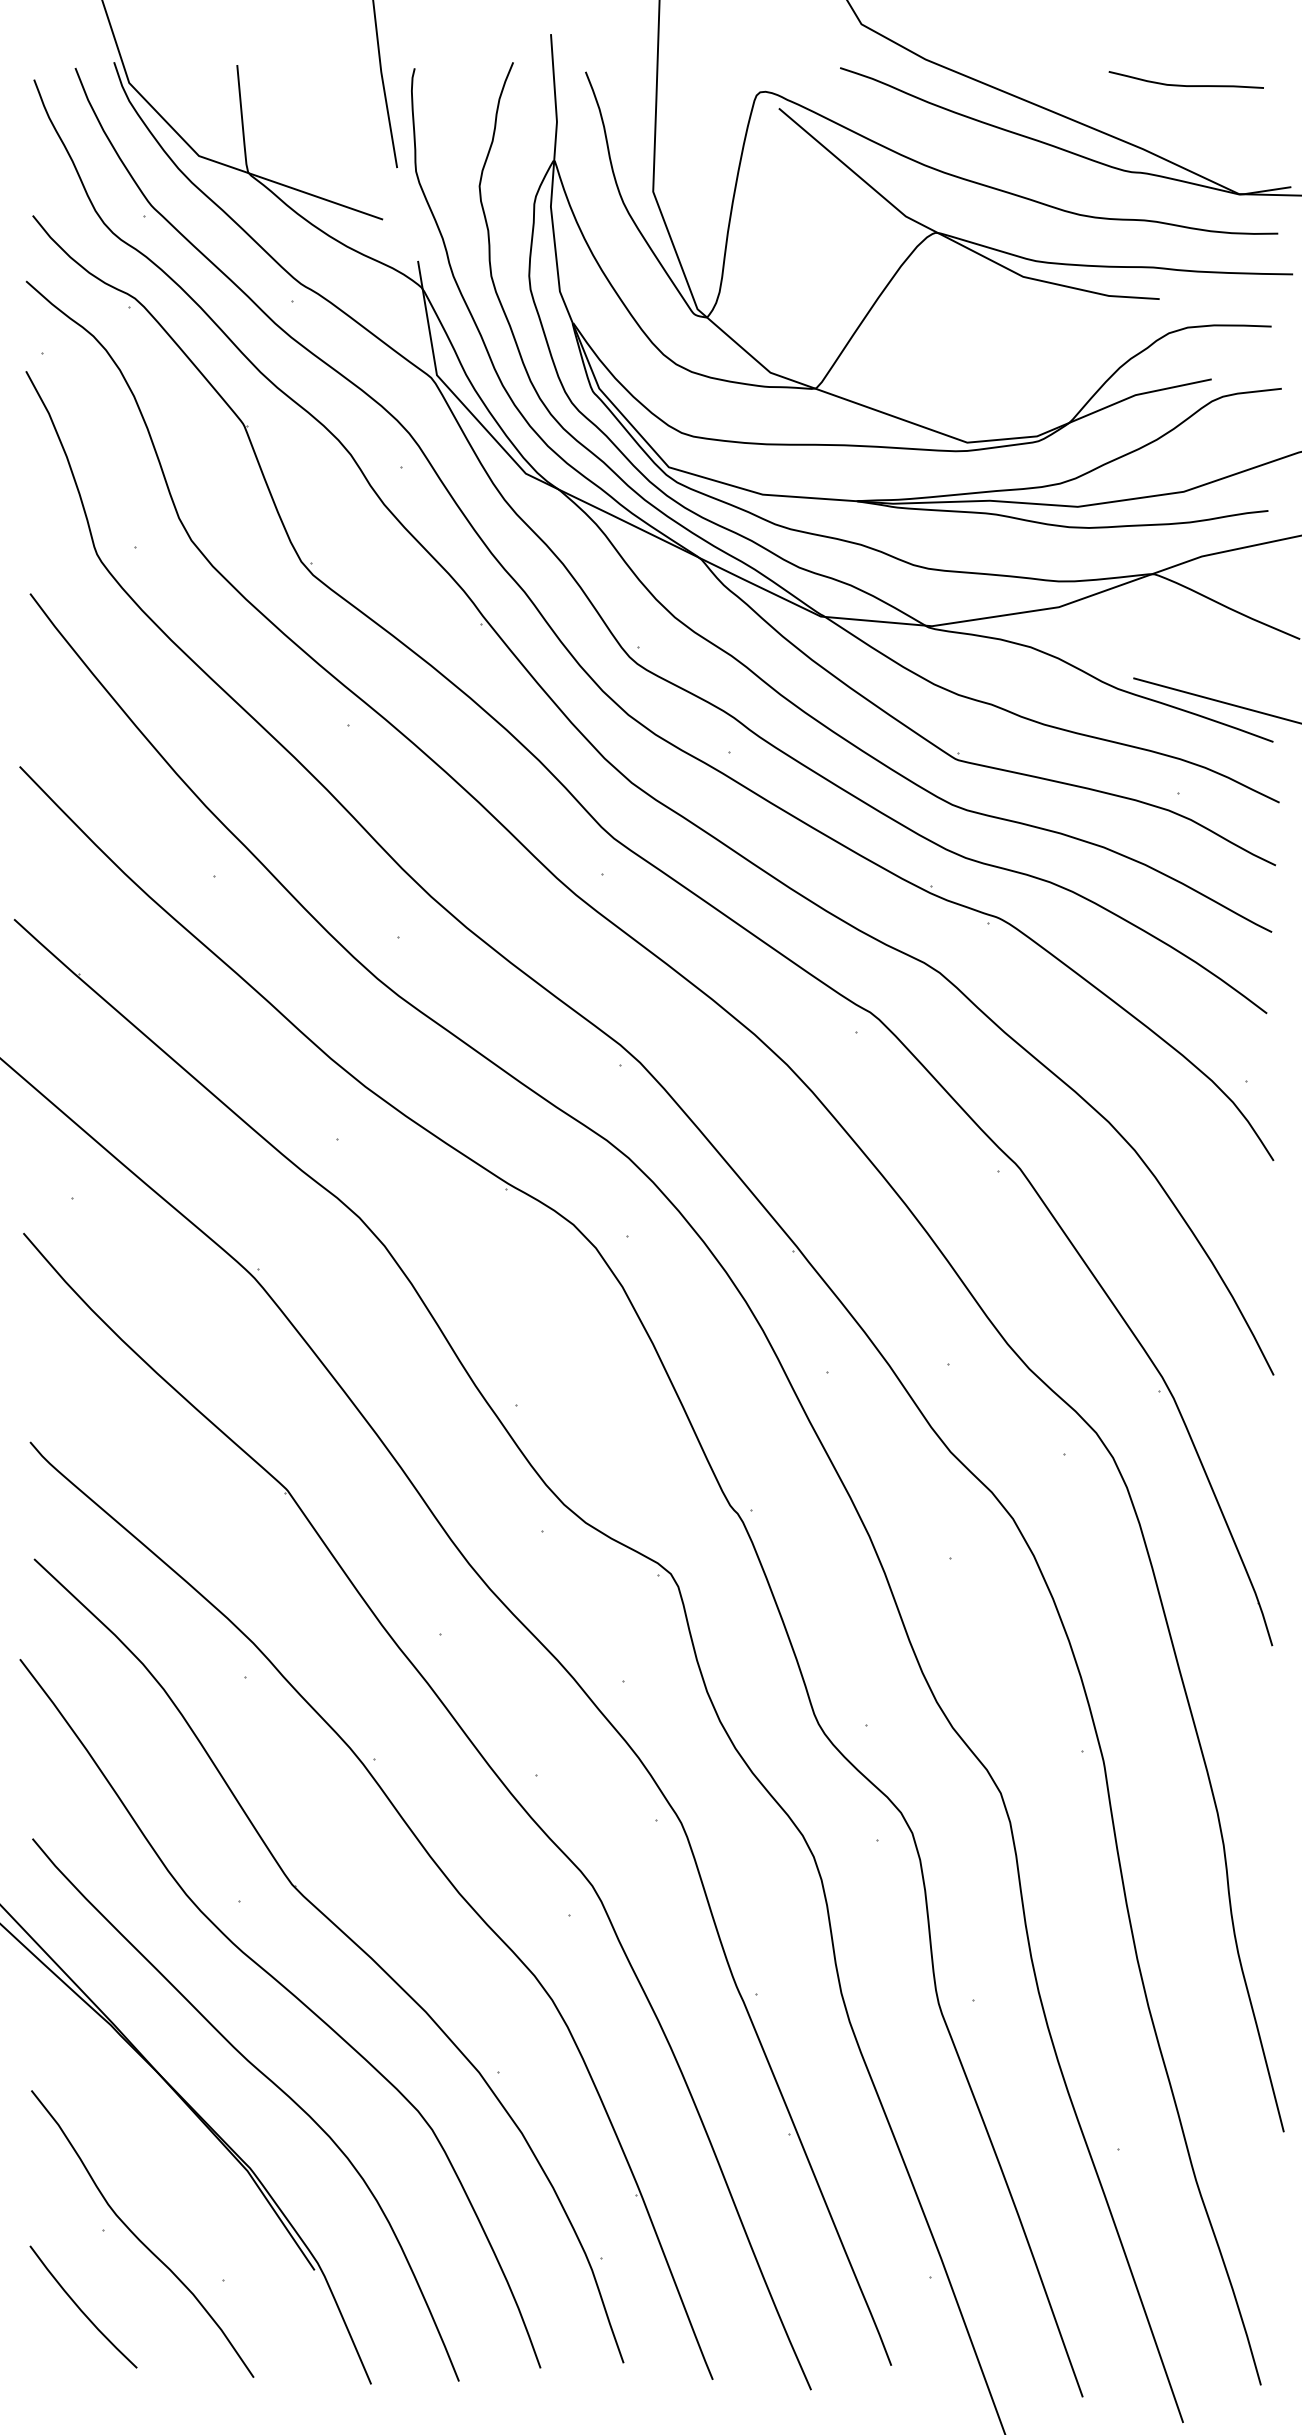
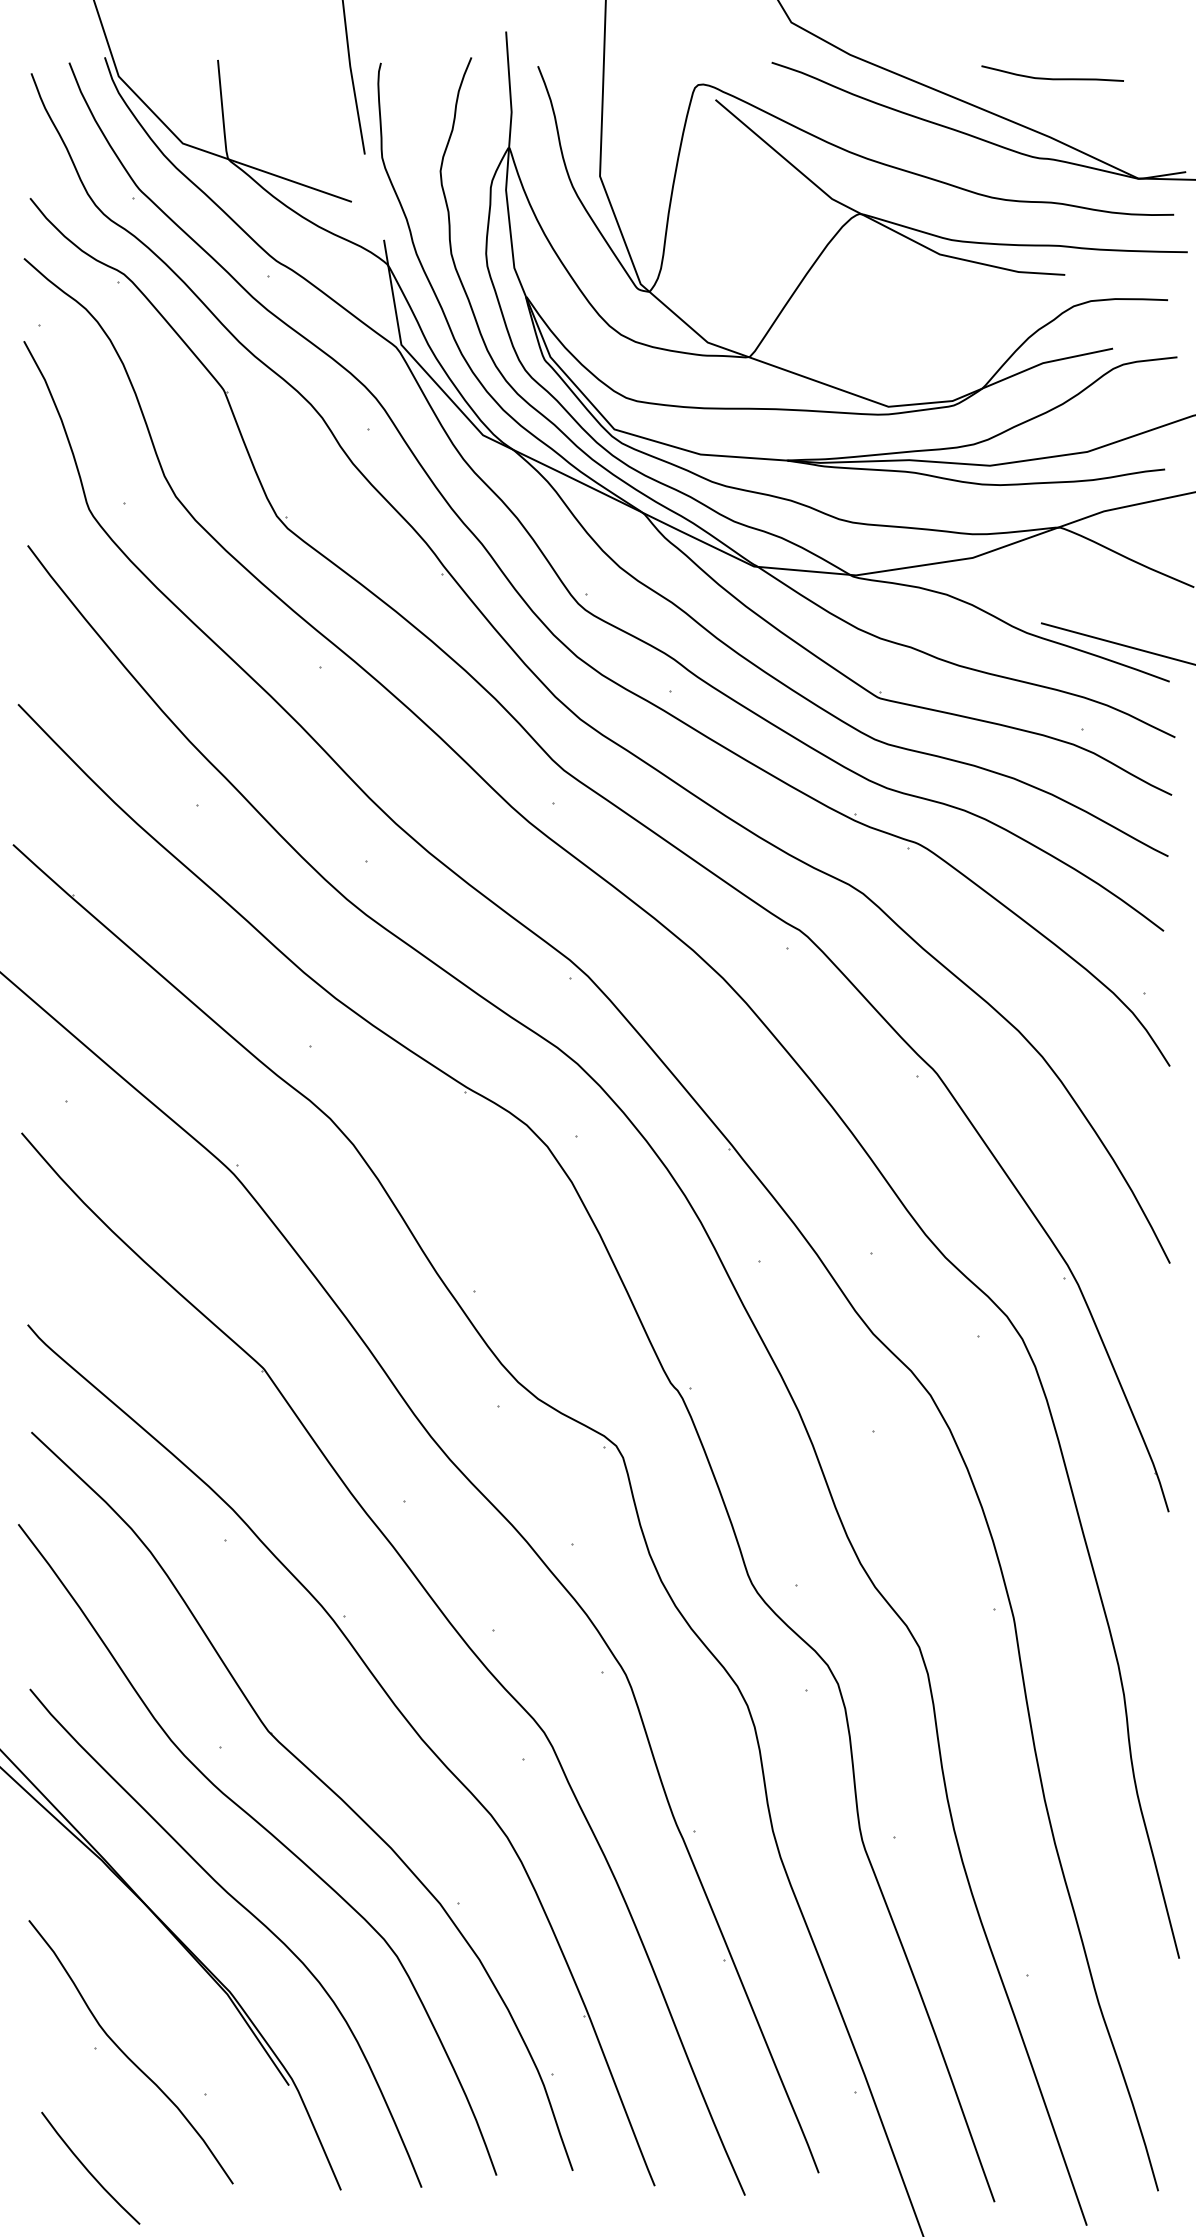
curve: (1186, 85) -> (1052, 78), moved
curve: (81, 2308) -> (88, 2169), moved

